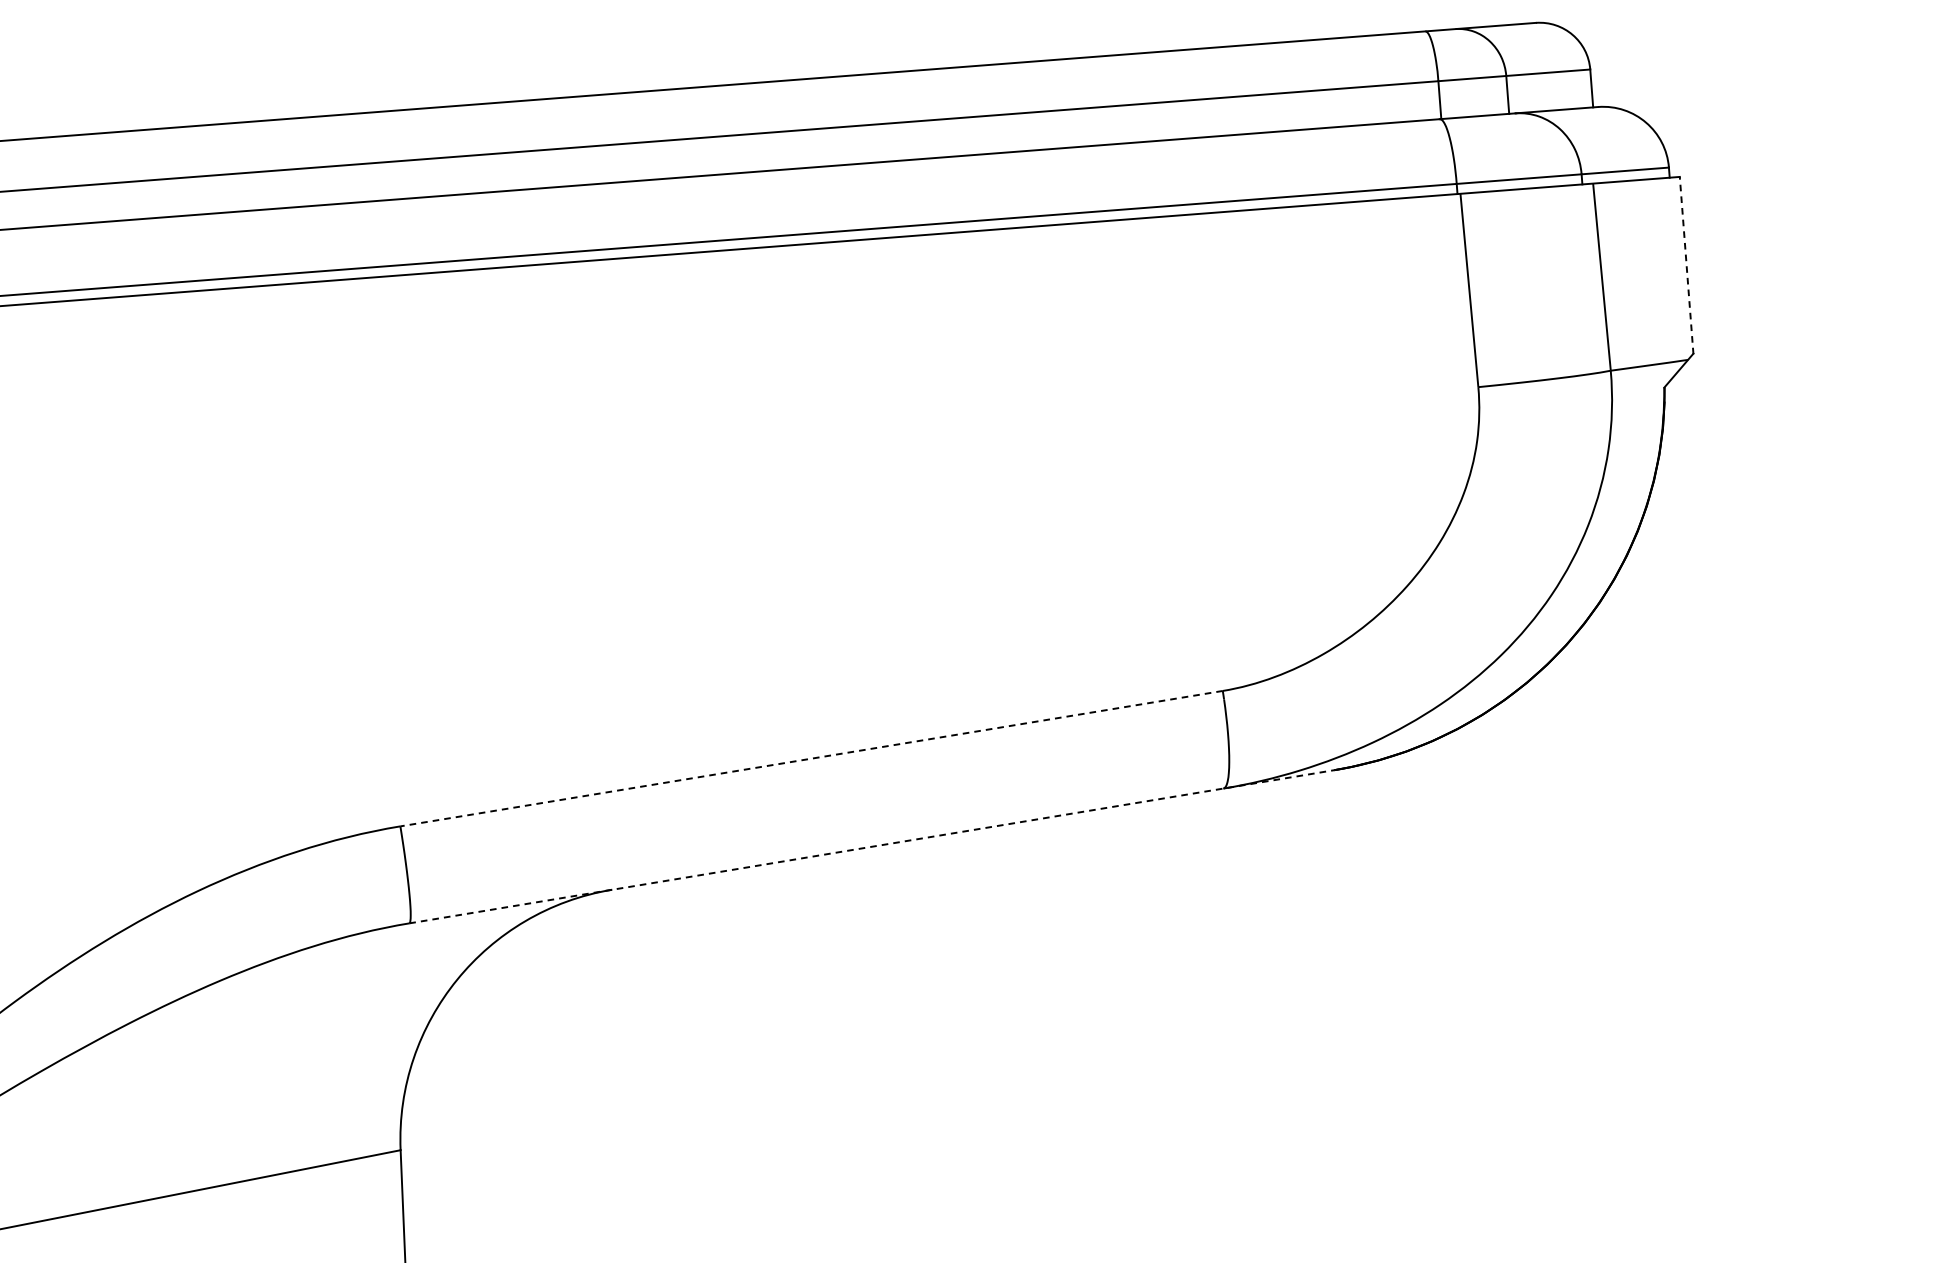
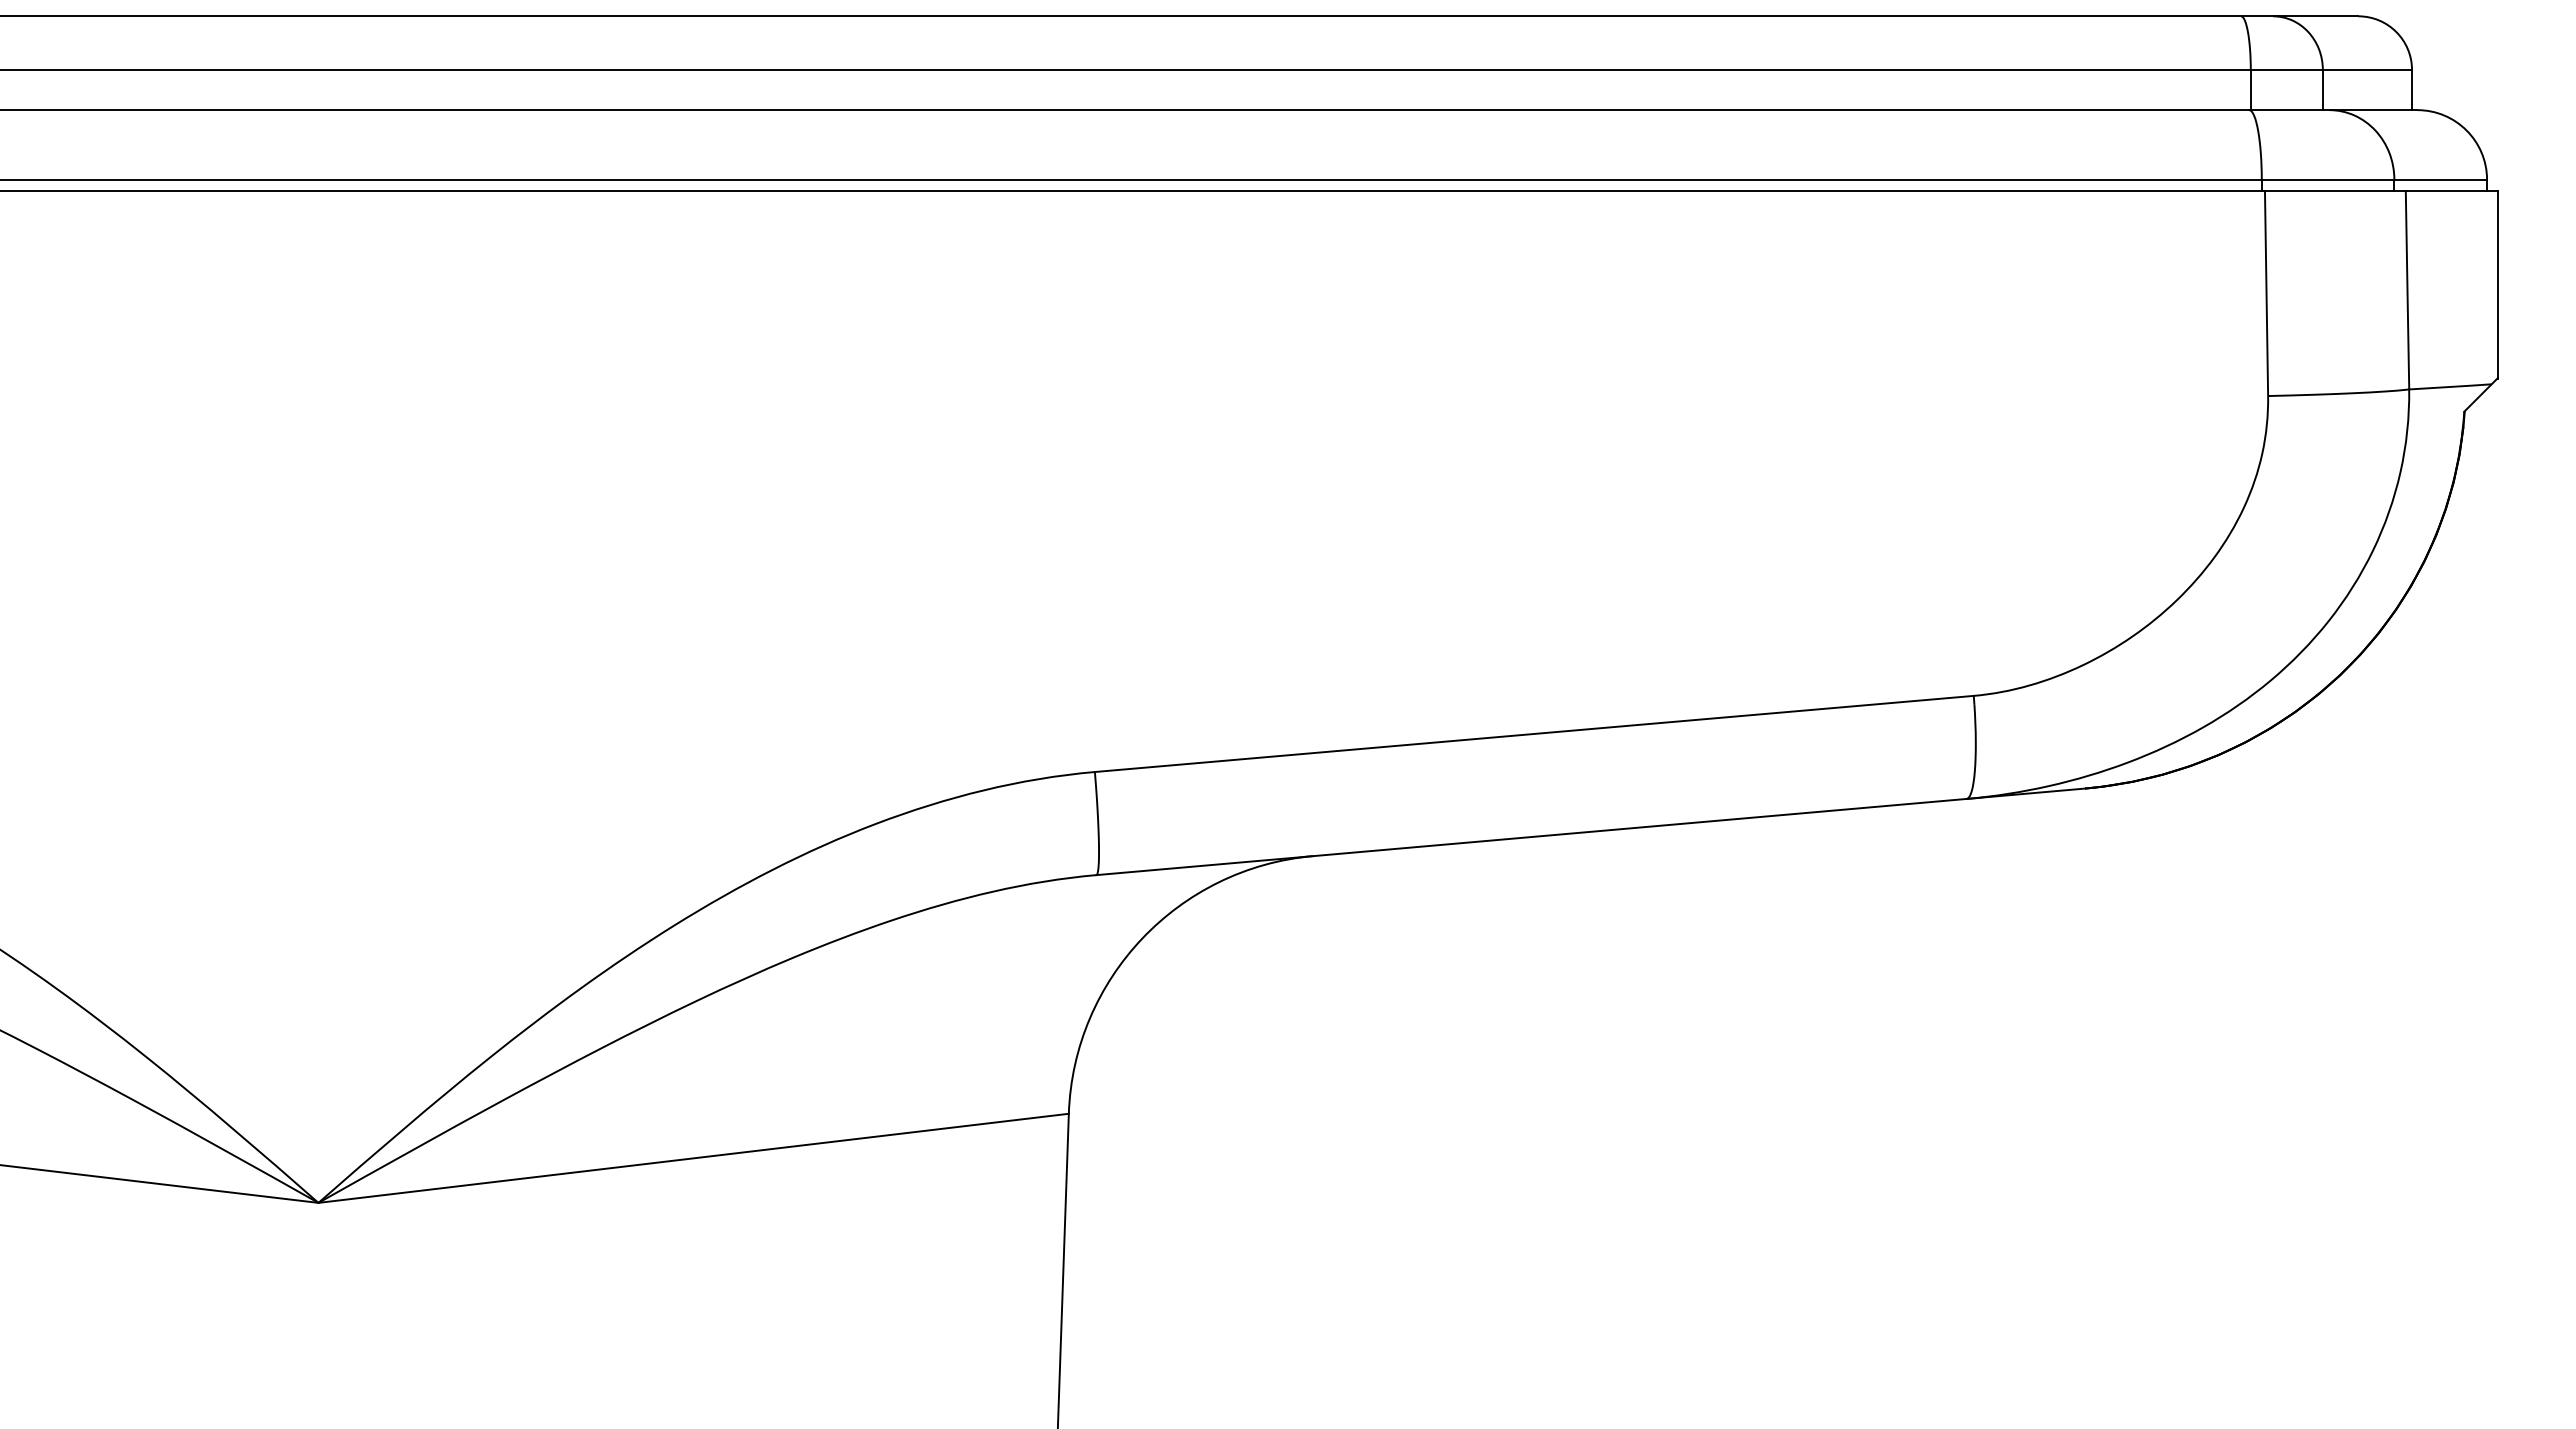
line: (1686, 265) -> (2497, 284), dashed -> solid
line: (810, 759) -> (1533, 734), dashed -> solid
line: (872, 846) -> (1591, 831), dashed -> solid

